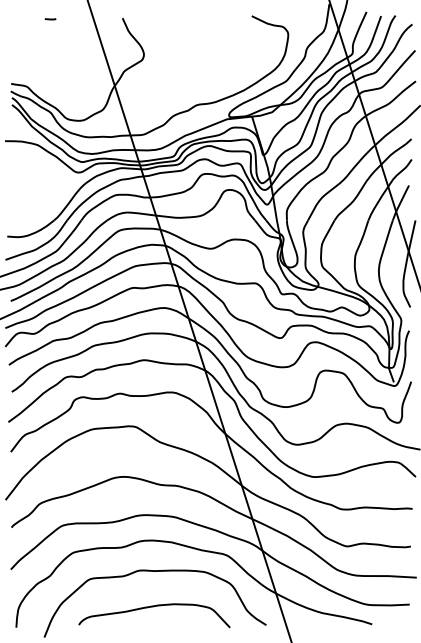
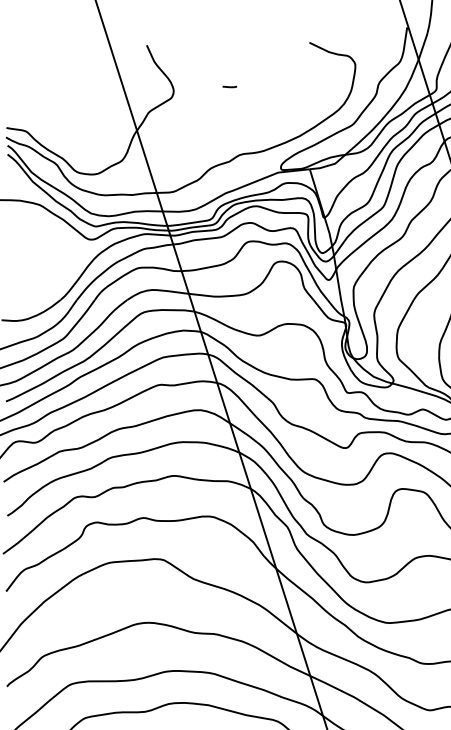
line: (50, 19) -> (229, 87), moved

